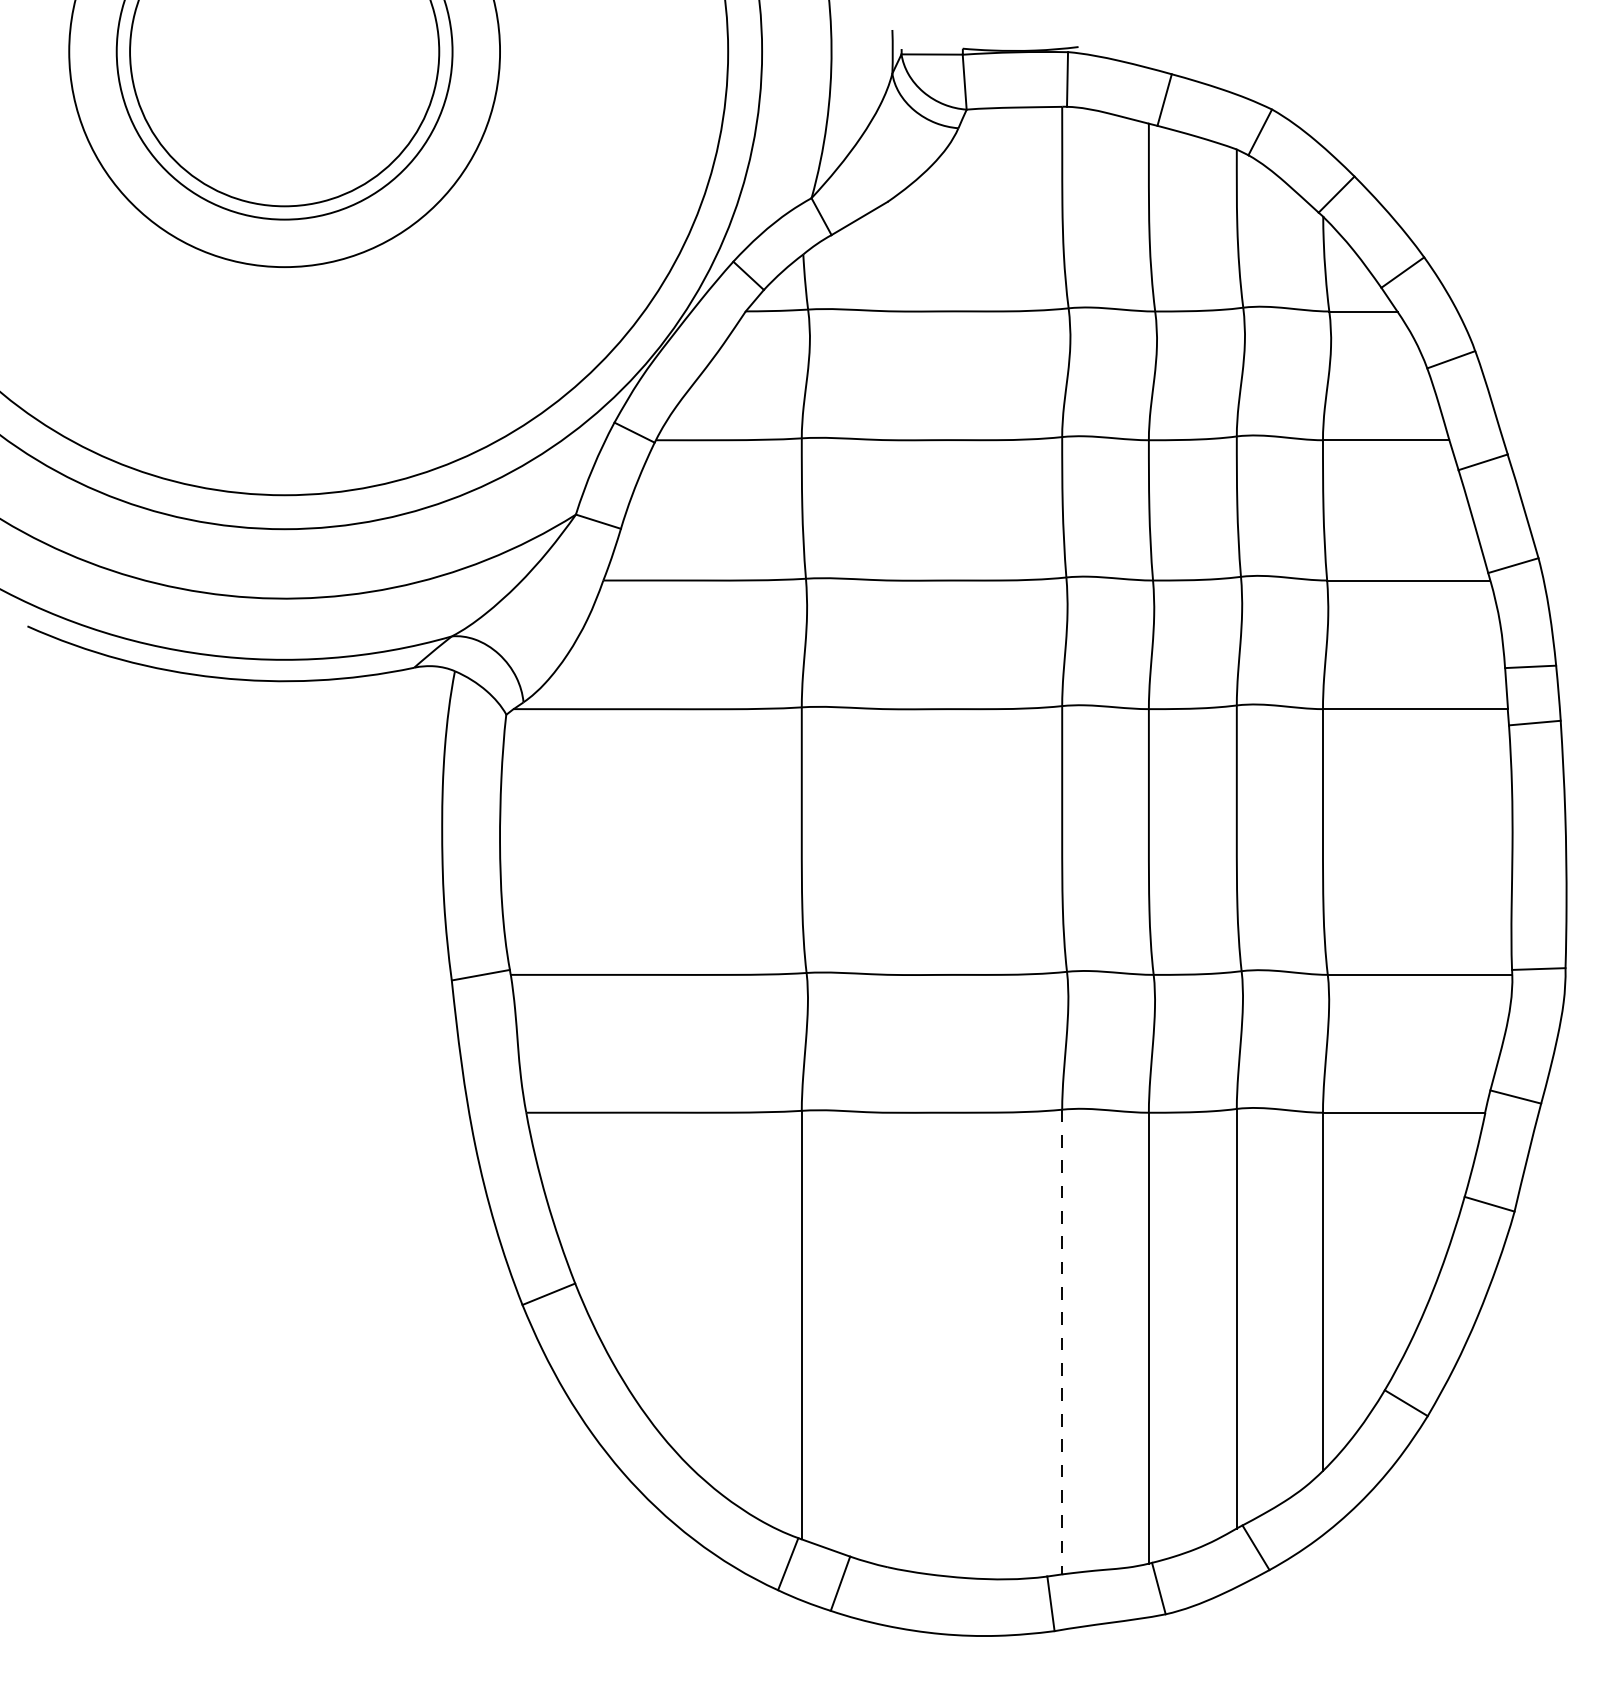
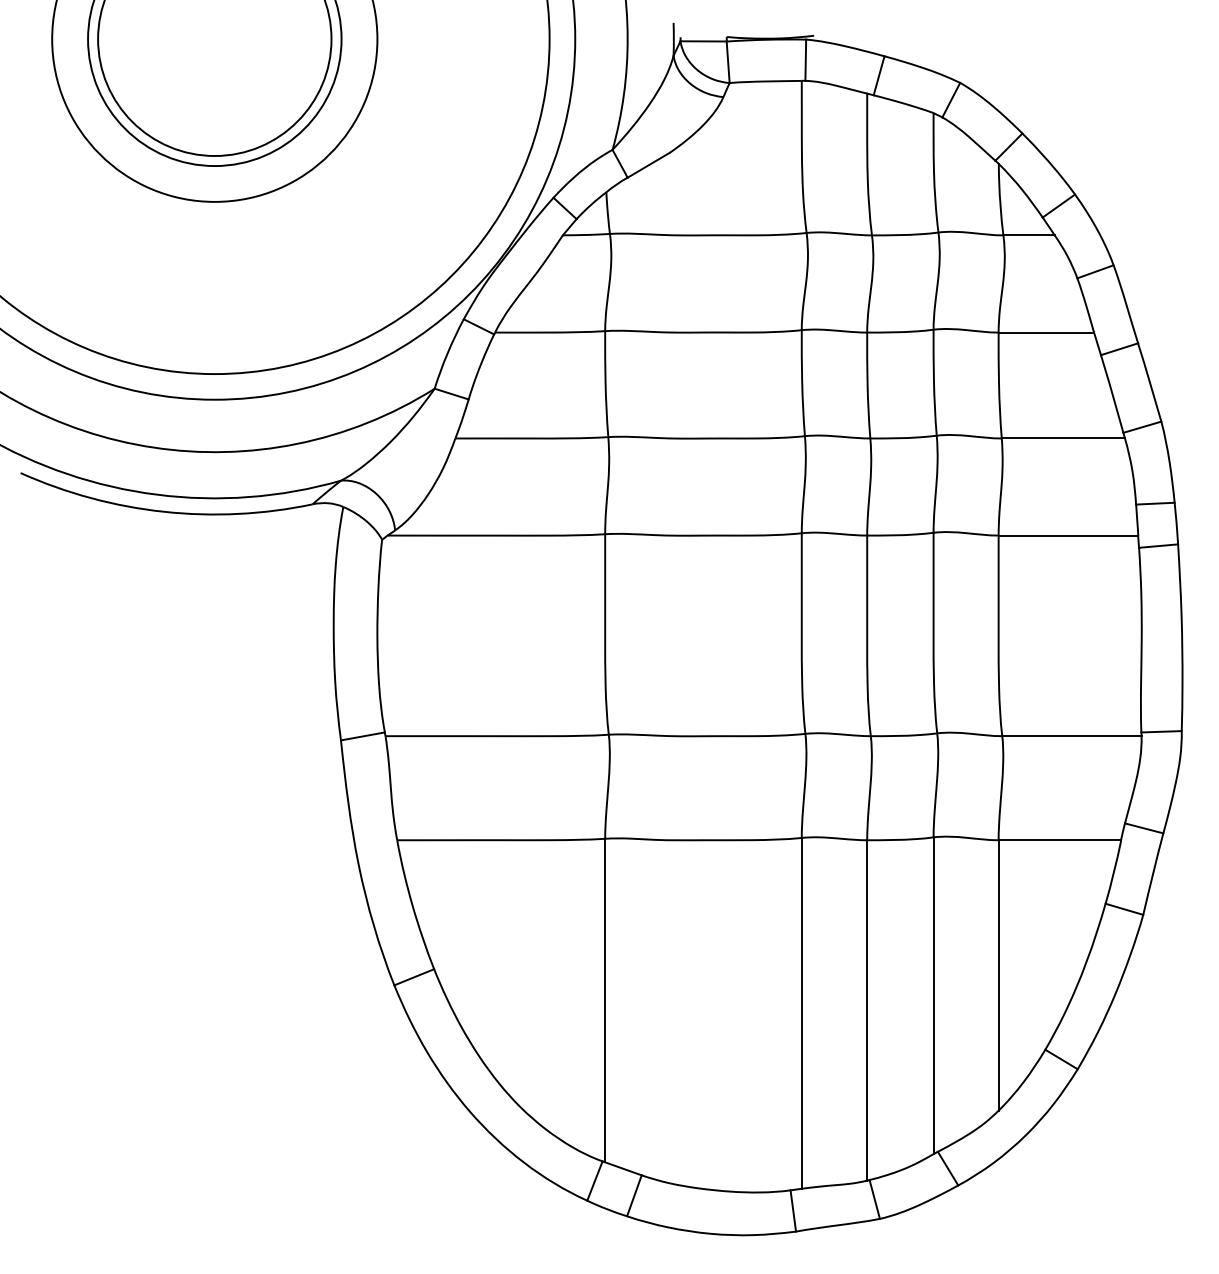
line: (1062, 1342) -> (801, 1013), dashed -> solid

